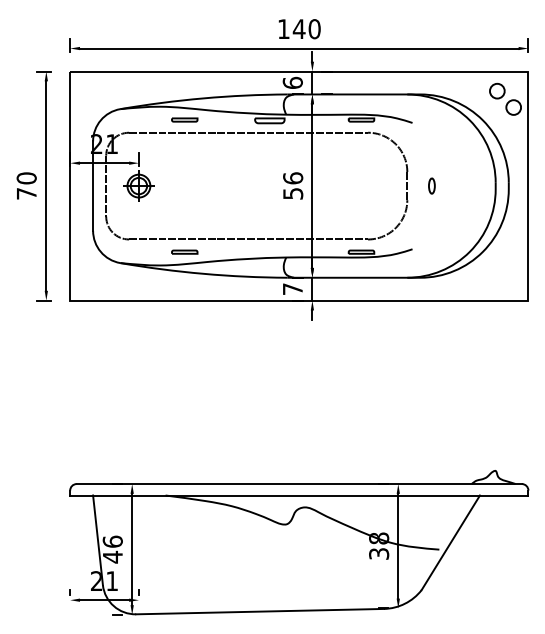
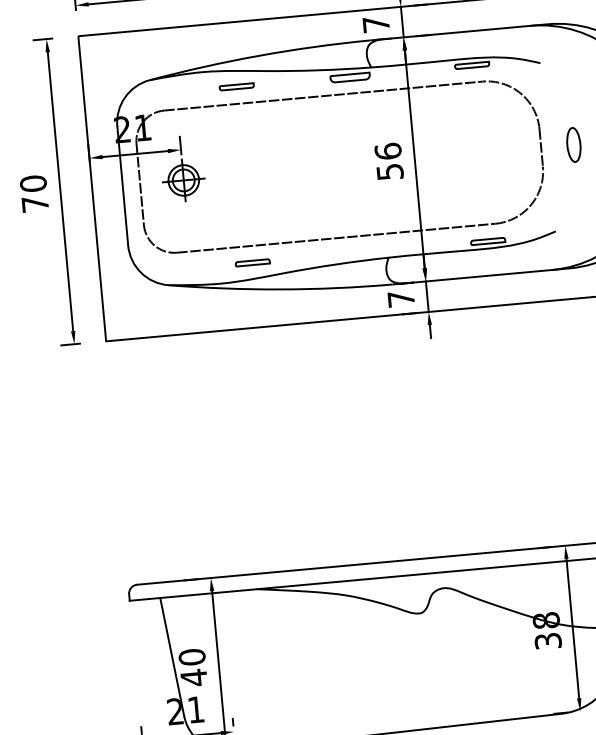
text: (292, 82) -> (375, 23), 6 -> 7
part: (431, 185) -> (573, 144), size x1.67
text: (112, 541) -> (191, 656), 46 -> 40

